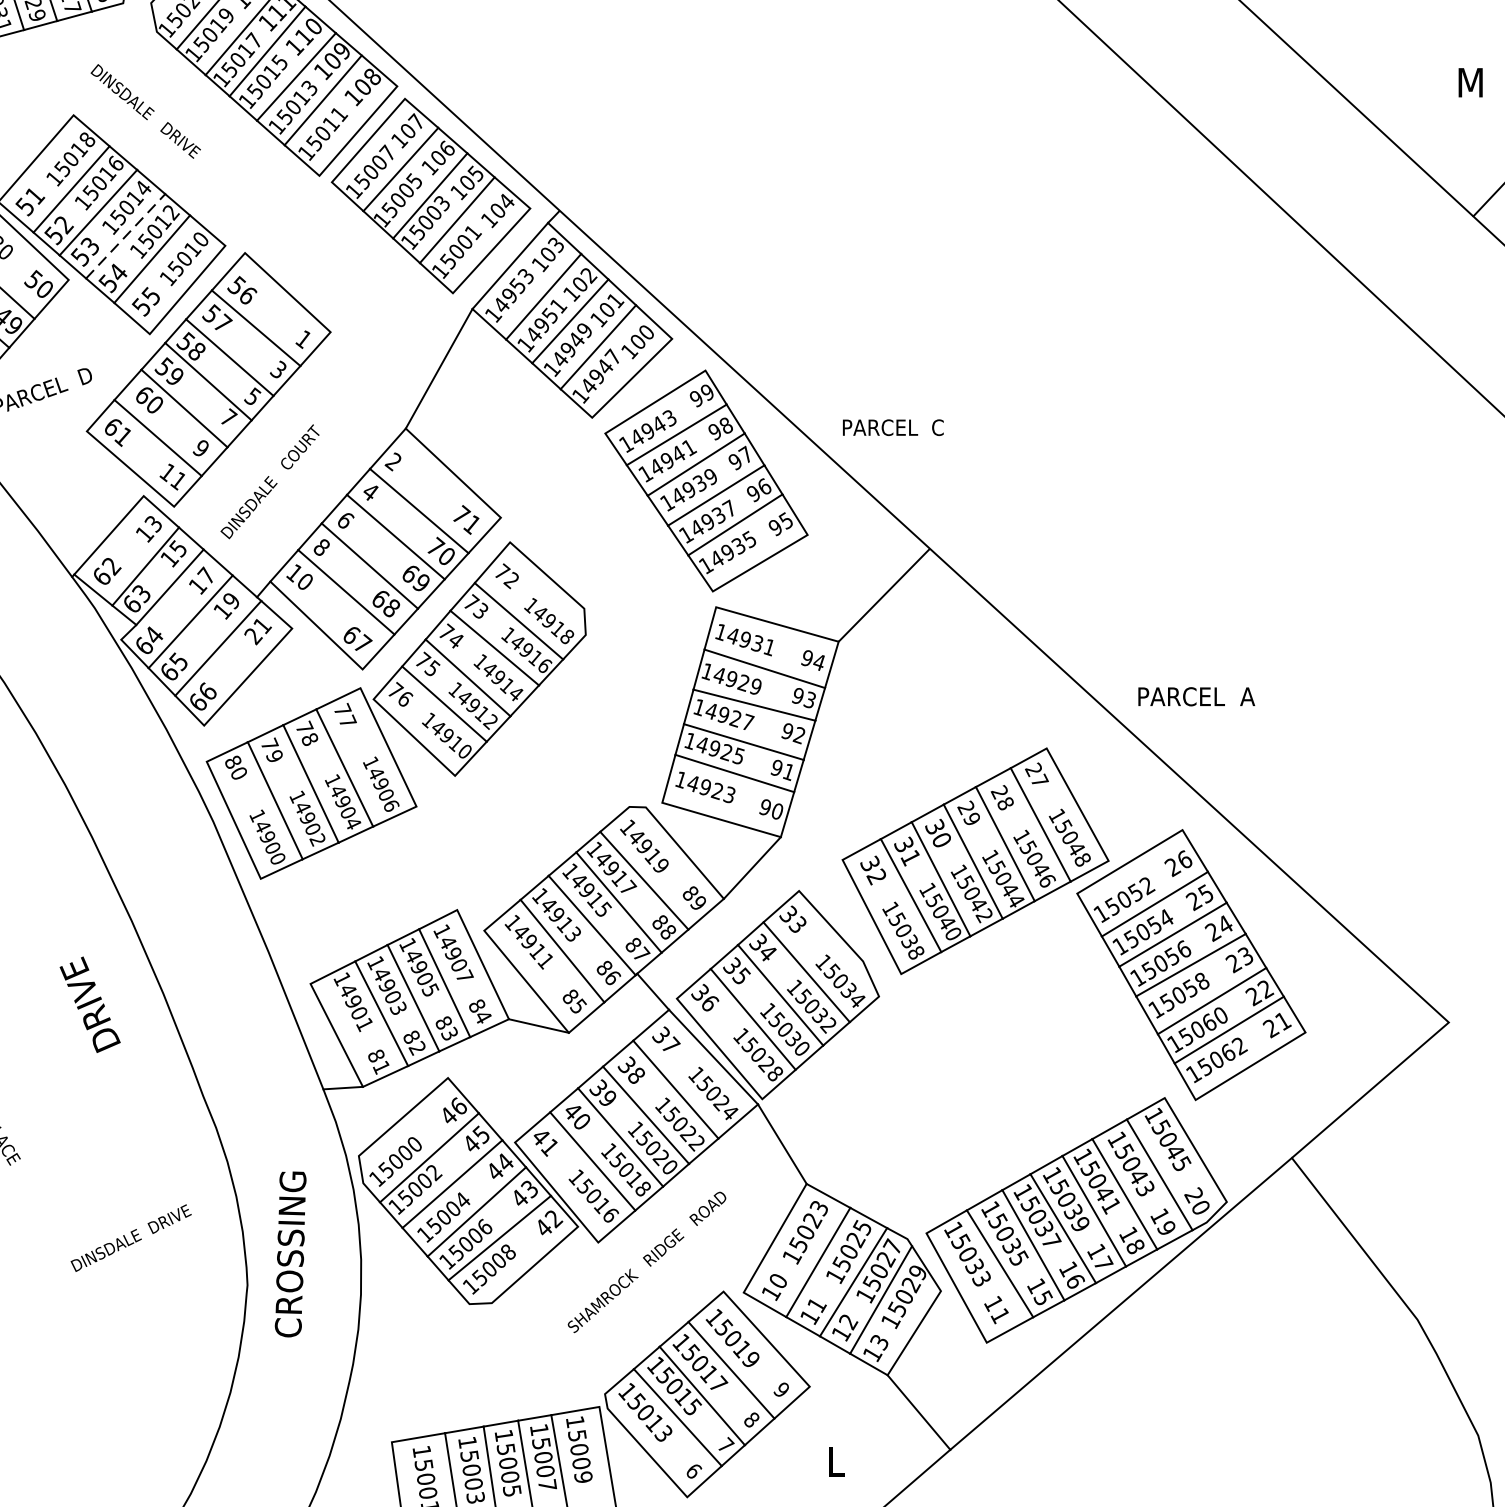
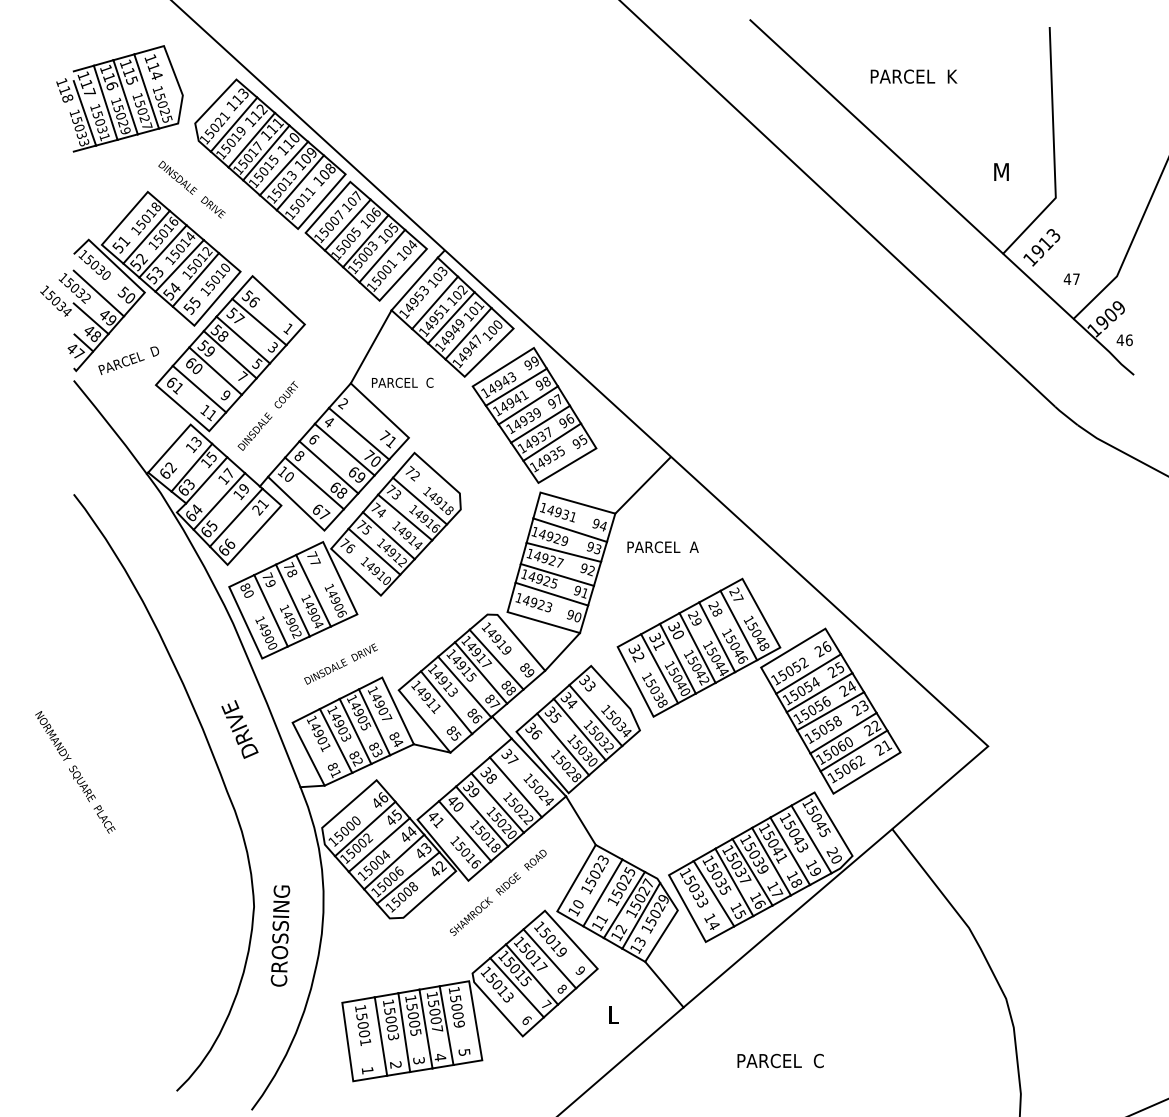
line: (127, 235) -> (180, 265), dashed -> solid
text: (892, 427) -> (402, 382), moved
text: (1195, 697) -> (662, 547), moved
text: (89, 1004) -> (239, 729), moved
text: (130, 1237) -> (340, 663), moved
text: (290, 1253) -> (280, 935), moved
text: (999, 1315) -> (713, 925), 11 -> 14

